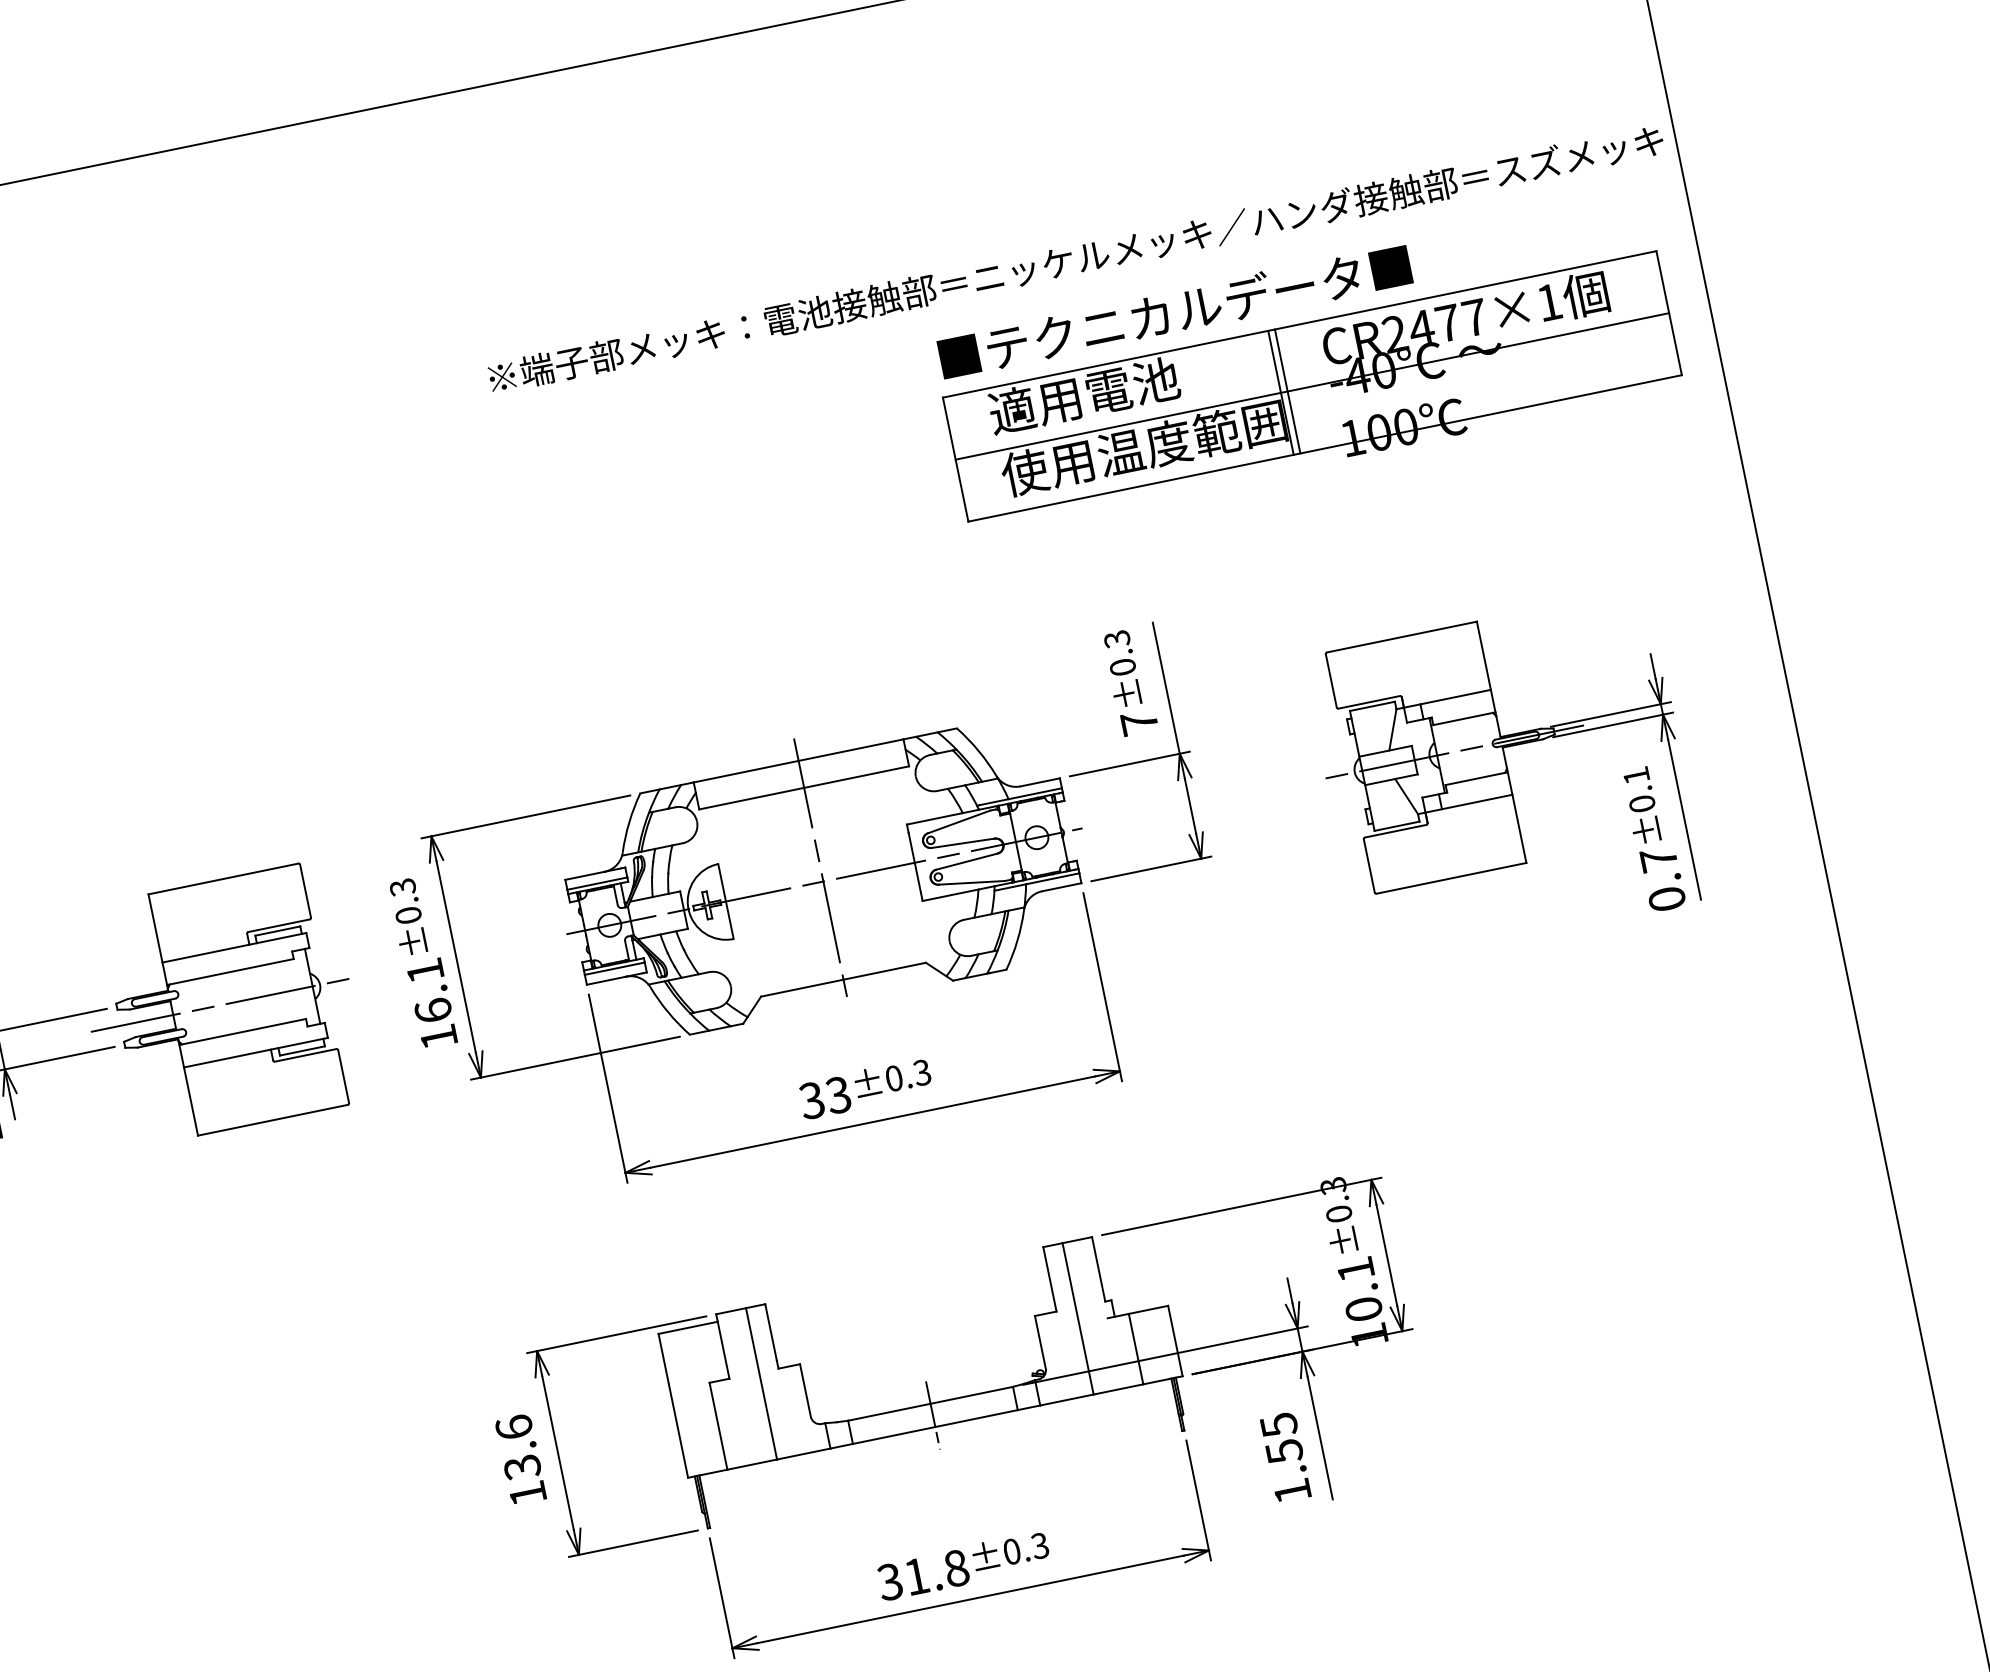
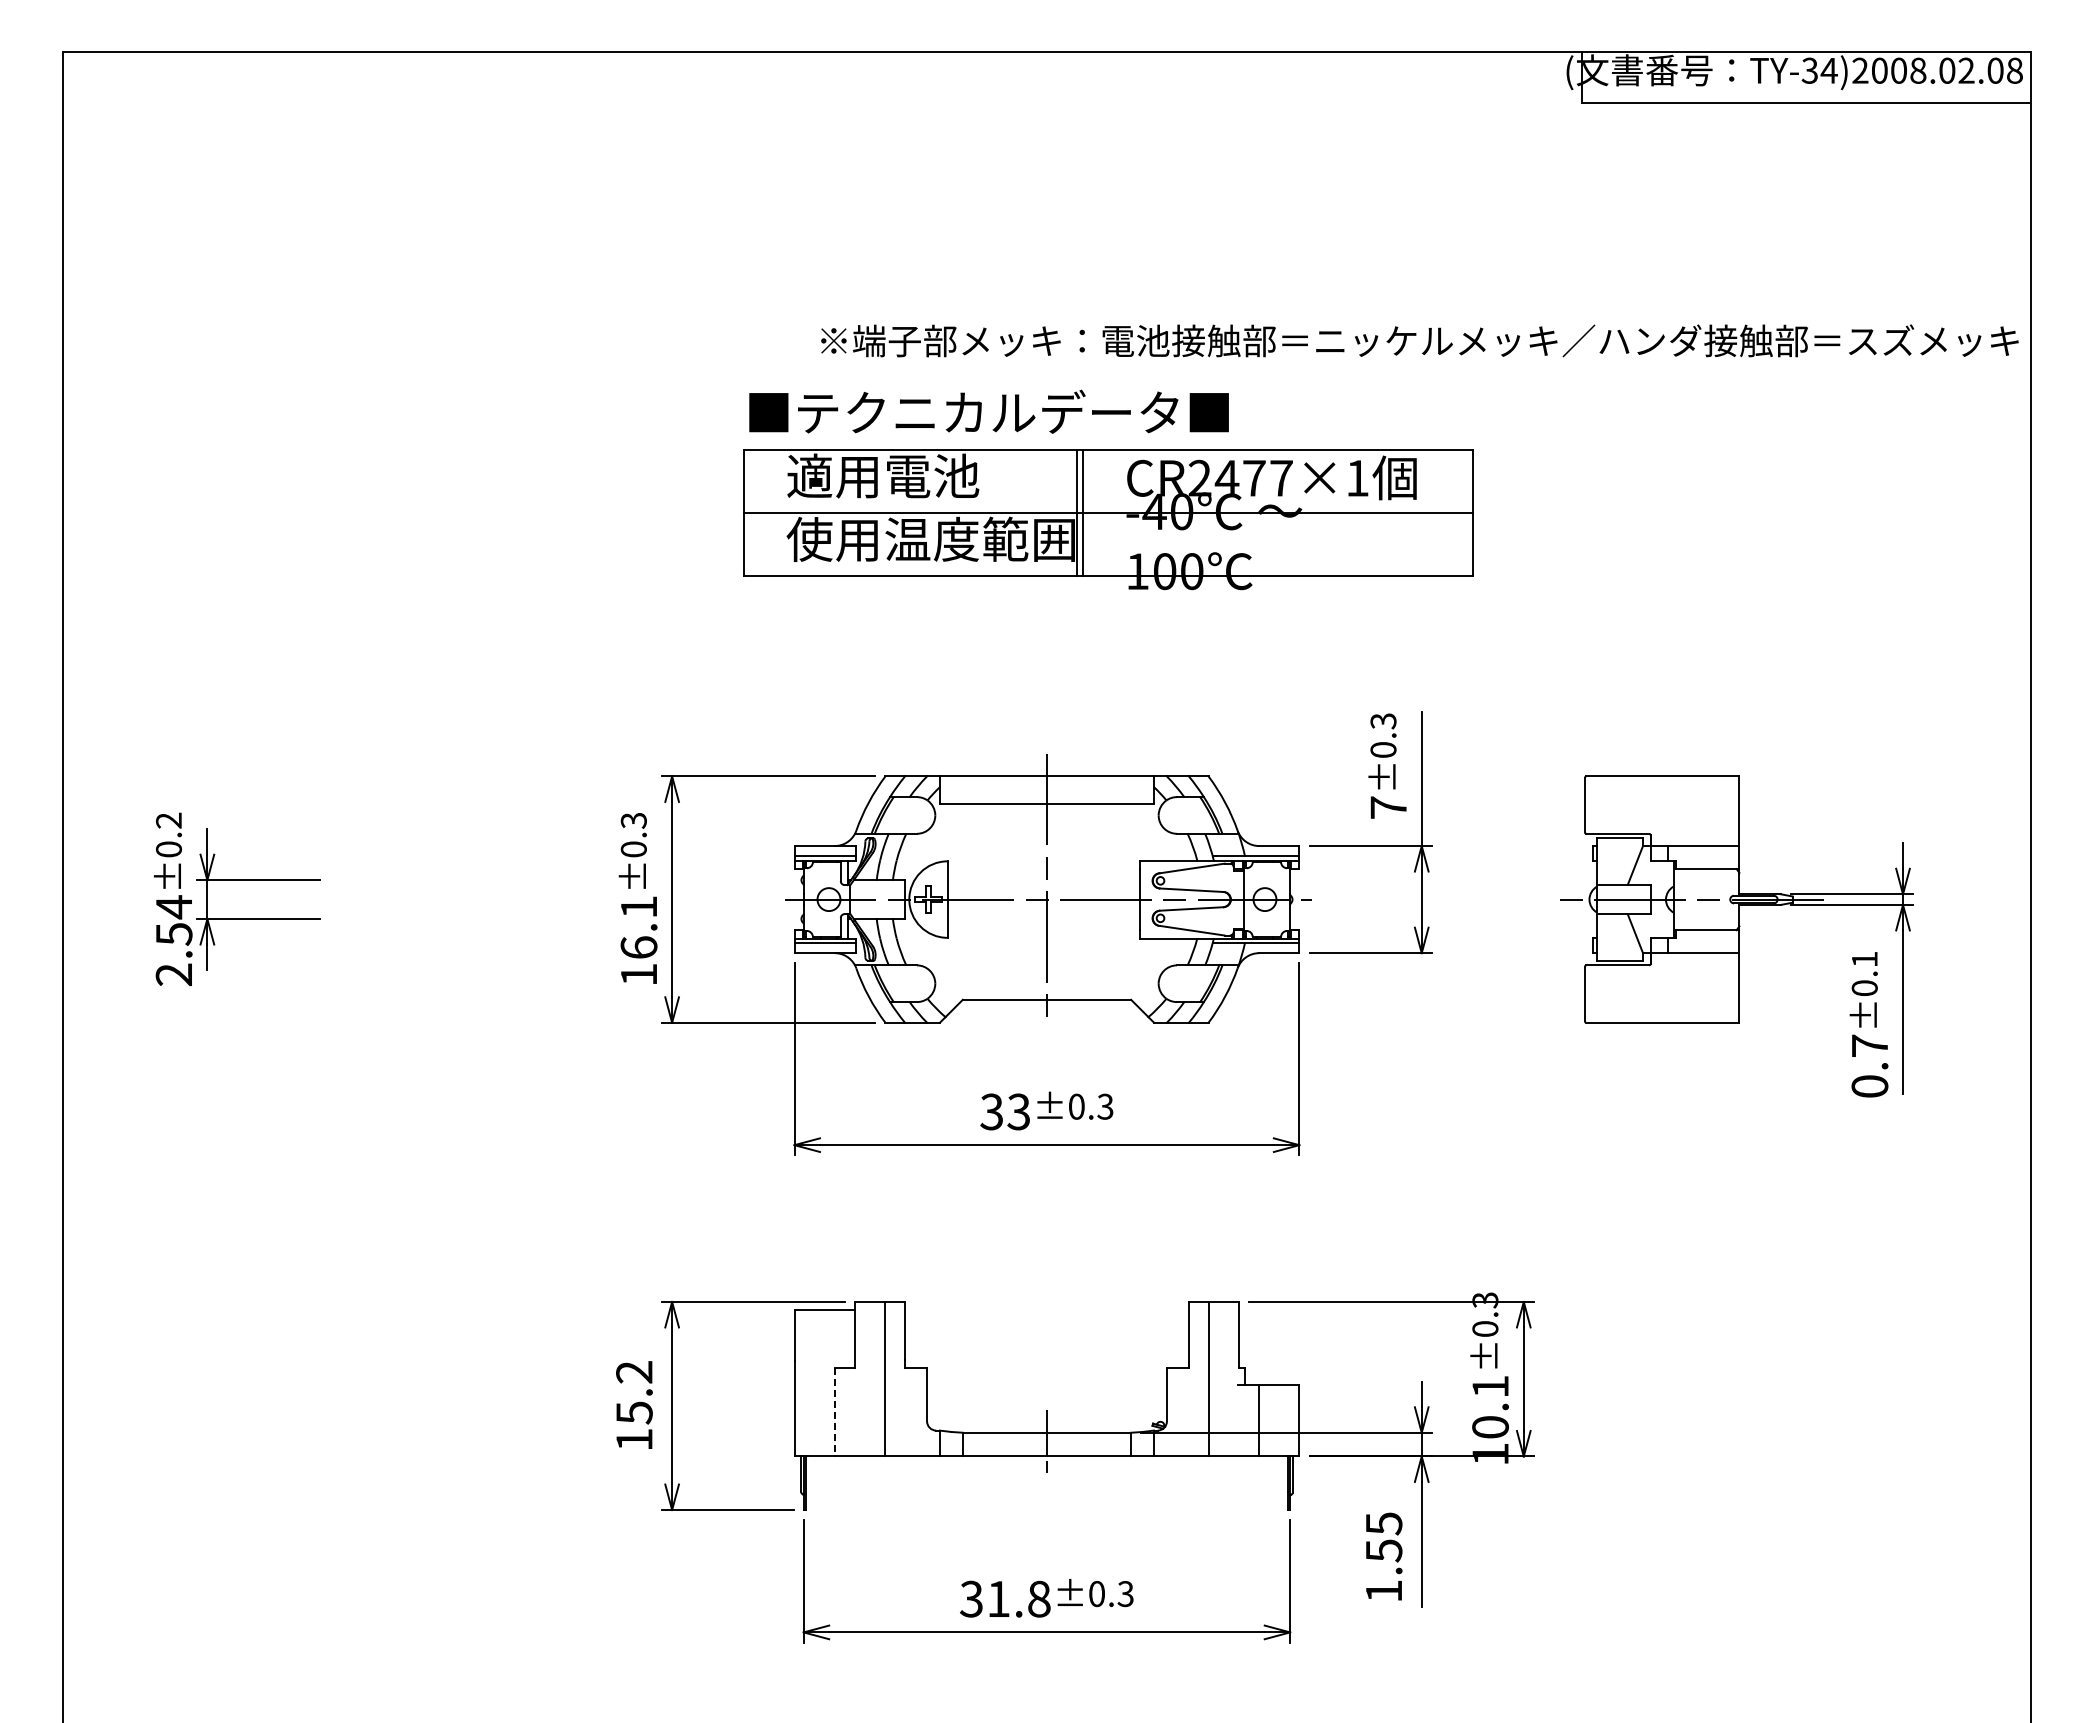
part: (1307, 363) -> (1108, 489), moved
part: (219, 1005) -> (430, 899), removed
line: (718, 1426) -> (834, 1412), solid -> dashed
text: (518, 1447) -> (634, 1392), 13.6 -> 15.2

